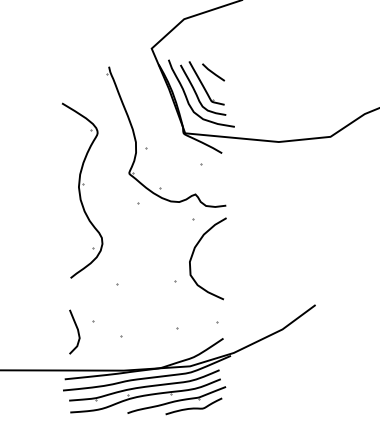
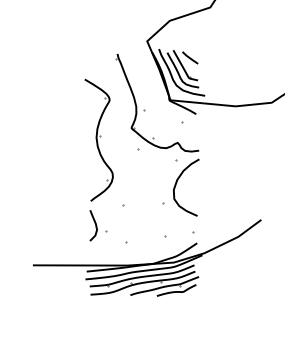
curve: (77, 331) -> (95, 225), moved

